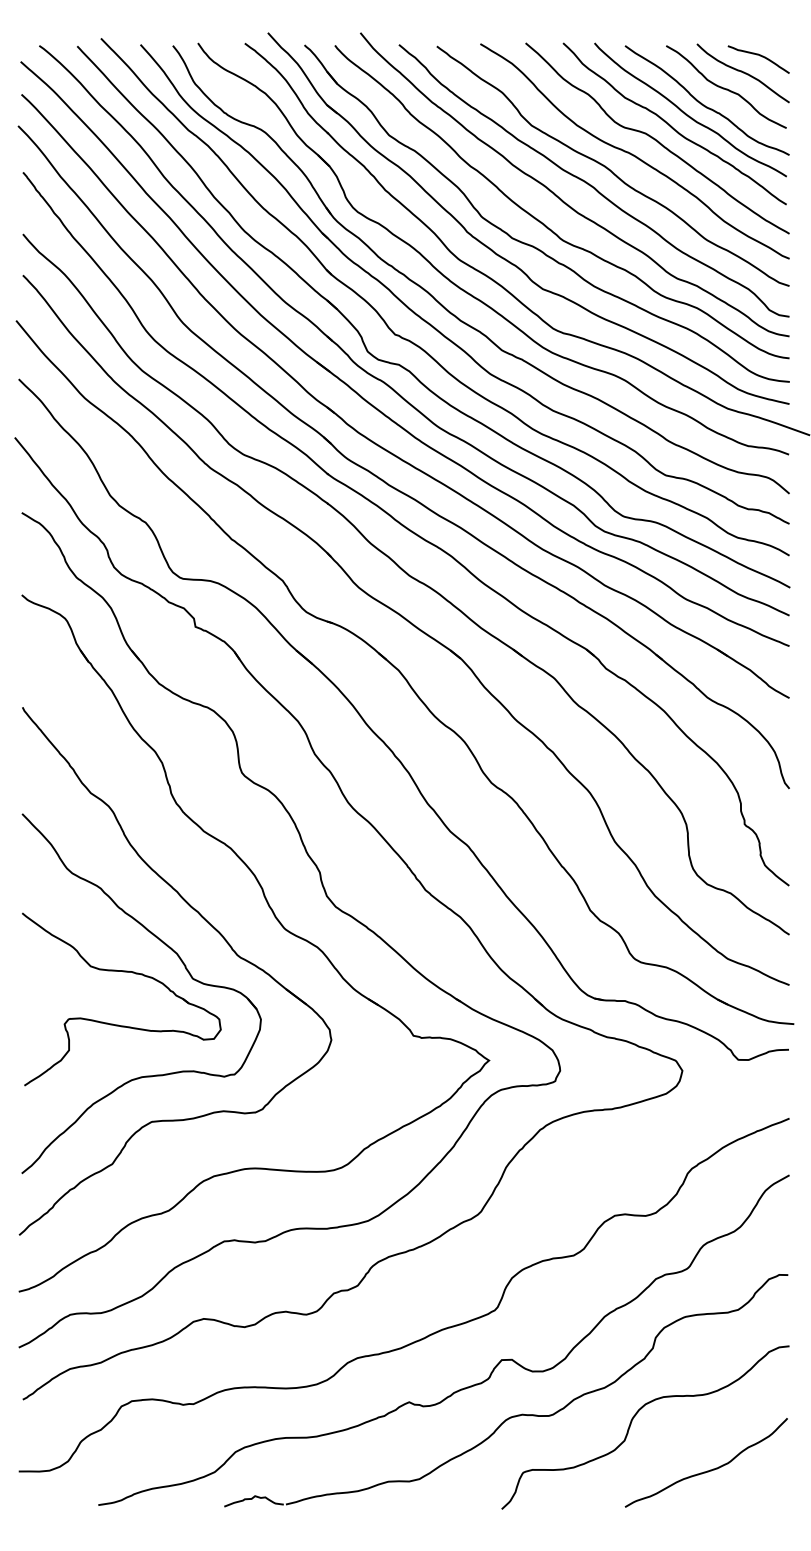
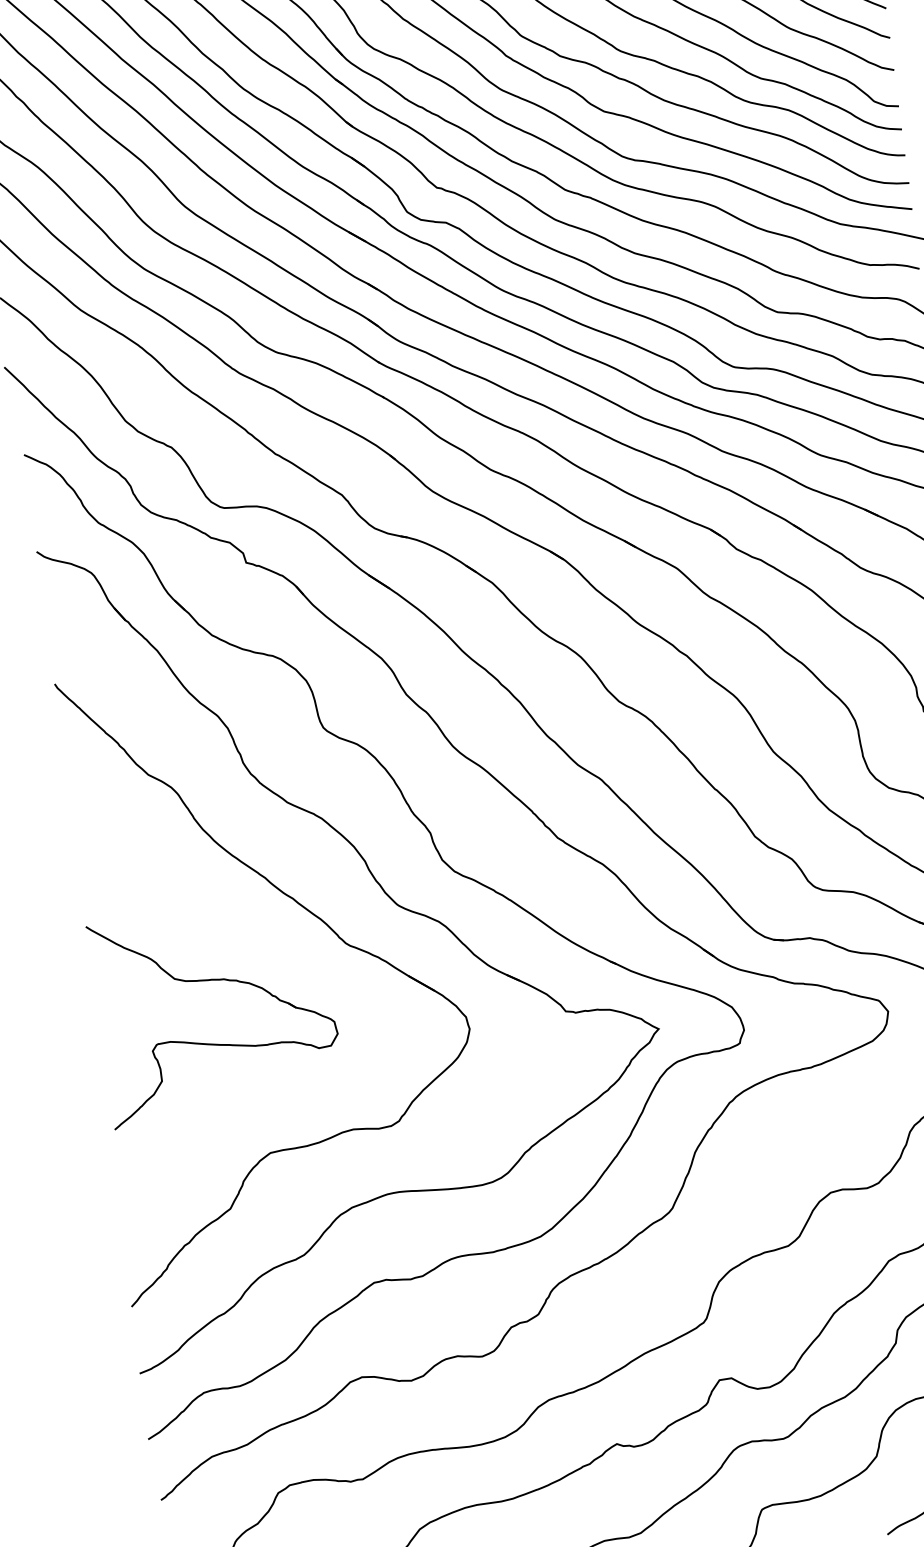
part: (185, 969) -> (286, 968), removed

